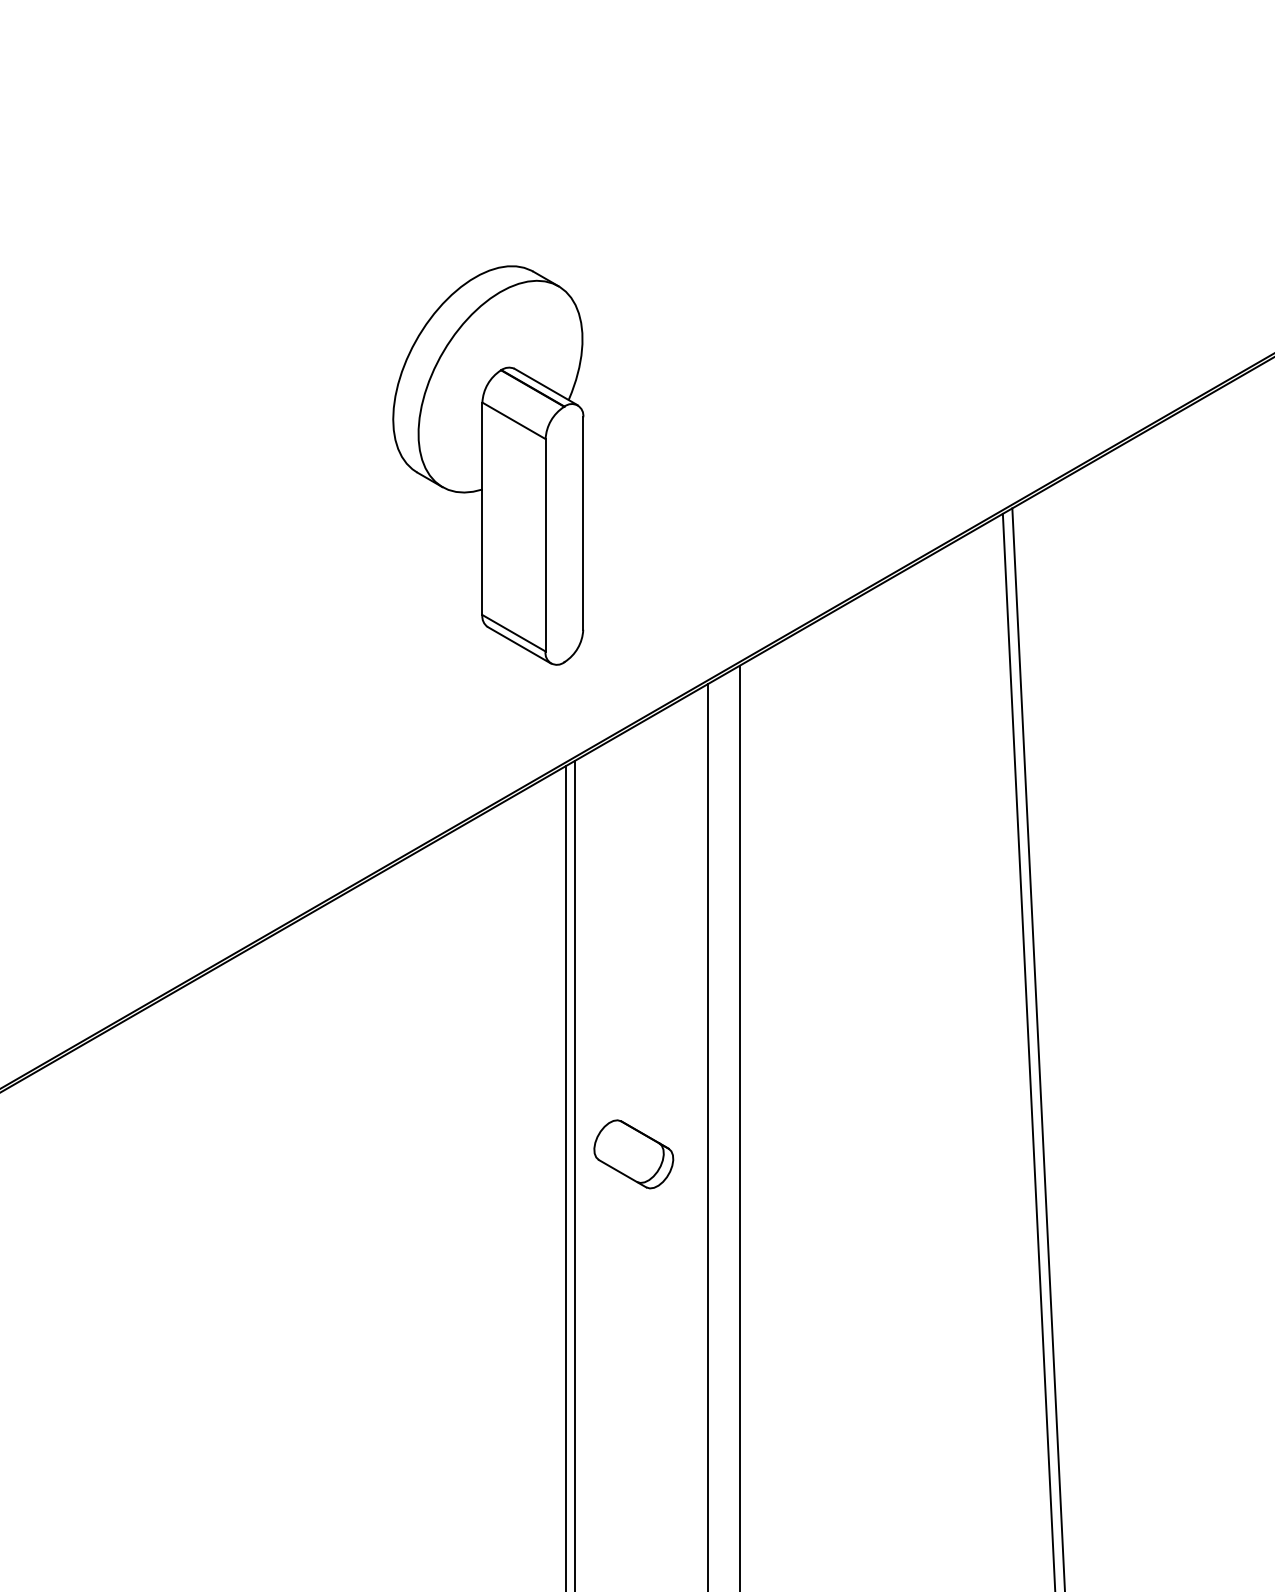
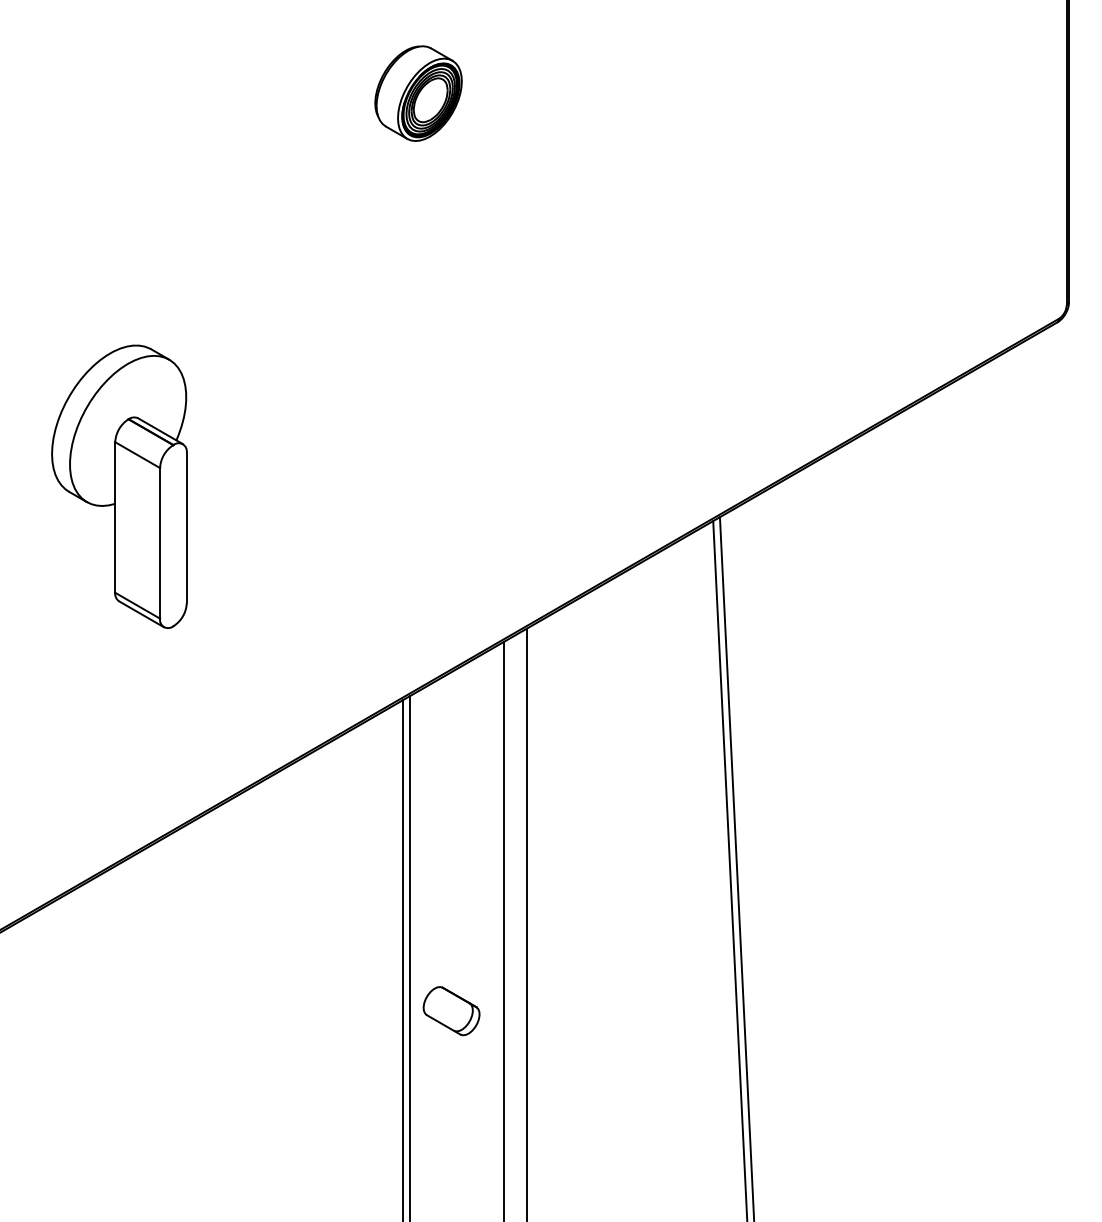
part: (488, 465) -> (119, 486), moved
part: (633, 1154) -> (451, 1011), moved

